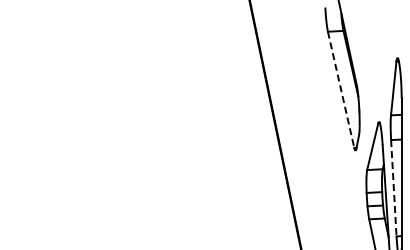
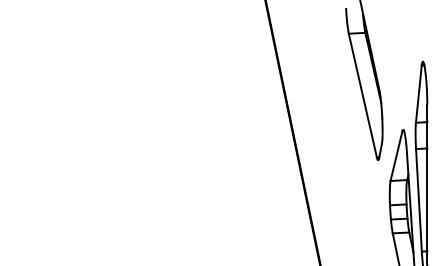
line: (341, 89) -> (363, 95), dashed -> solid
line: (393, 188) -> (418, 200), dashed -> solid

